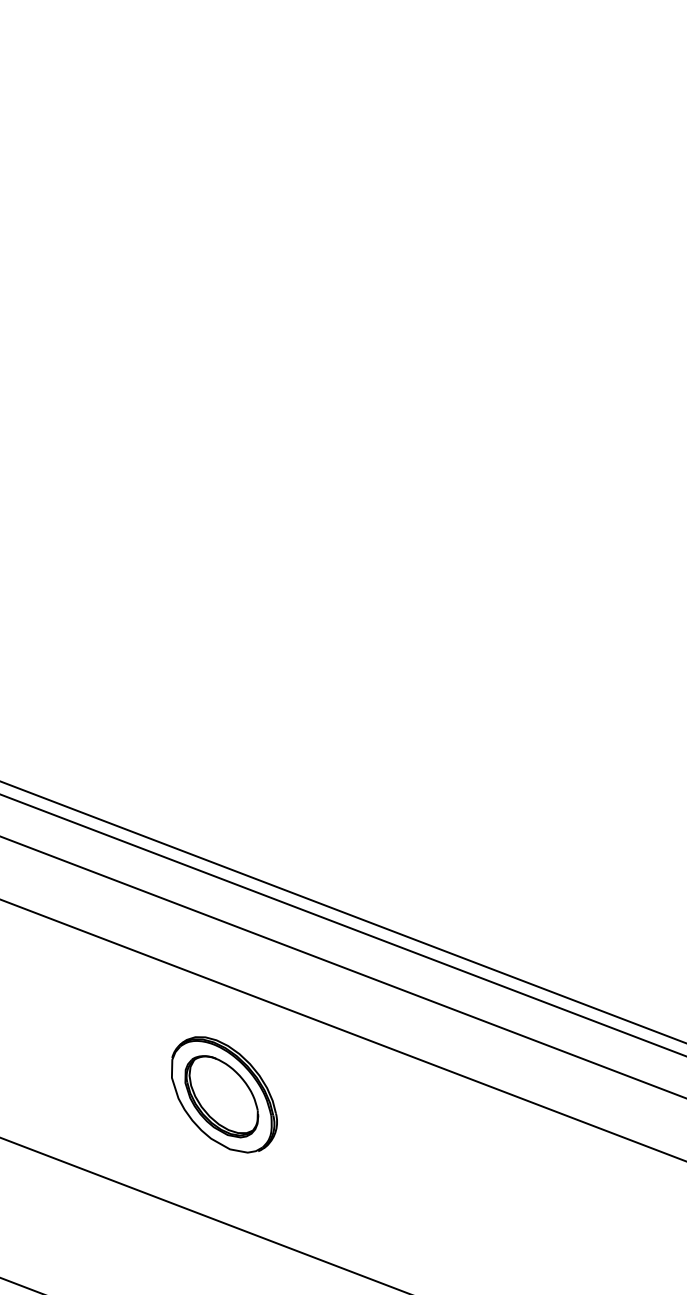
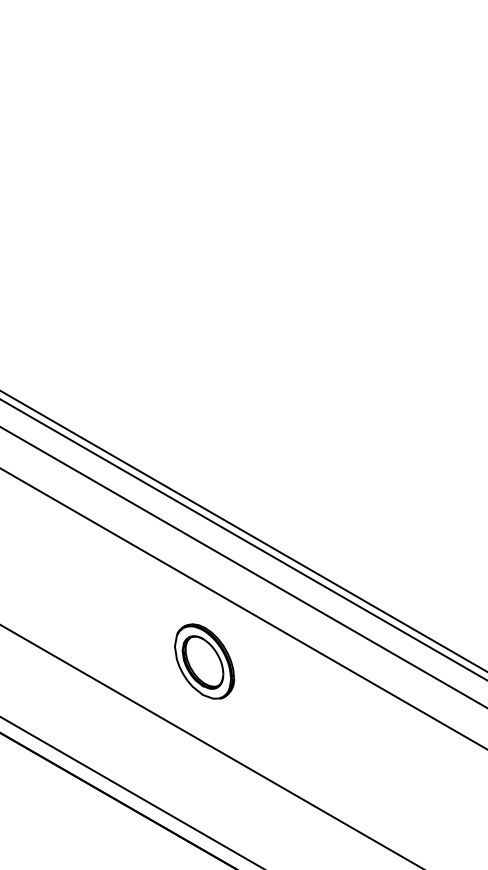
part: (223, 1094) -> (204, 661), moved

